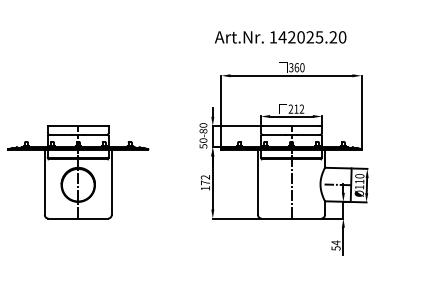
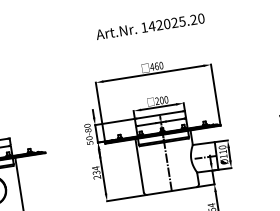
text: (280, 37) -> (150, 26), moved
text: (290, 67) -> (151, 67), 360 -> 460
text: (299, 108) -> (164, 99), 212 -> 200
text: (205, 182) -> (96, 172), 172 -> 234

